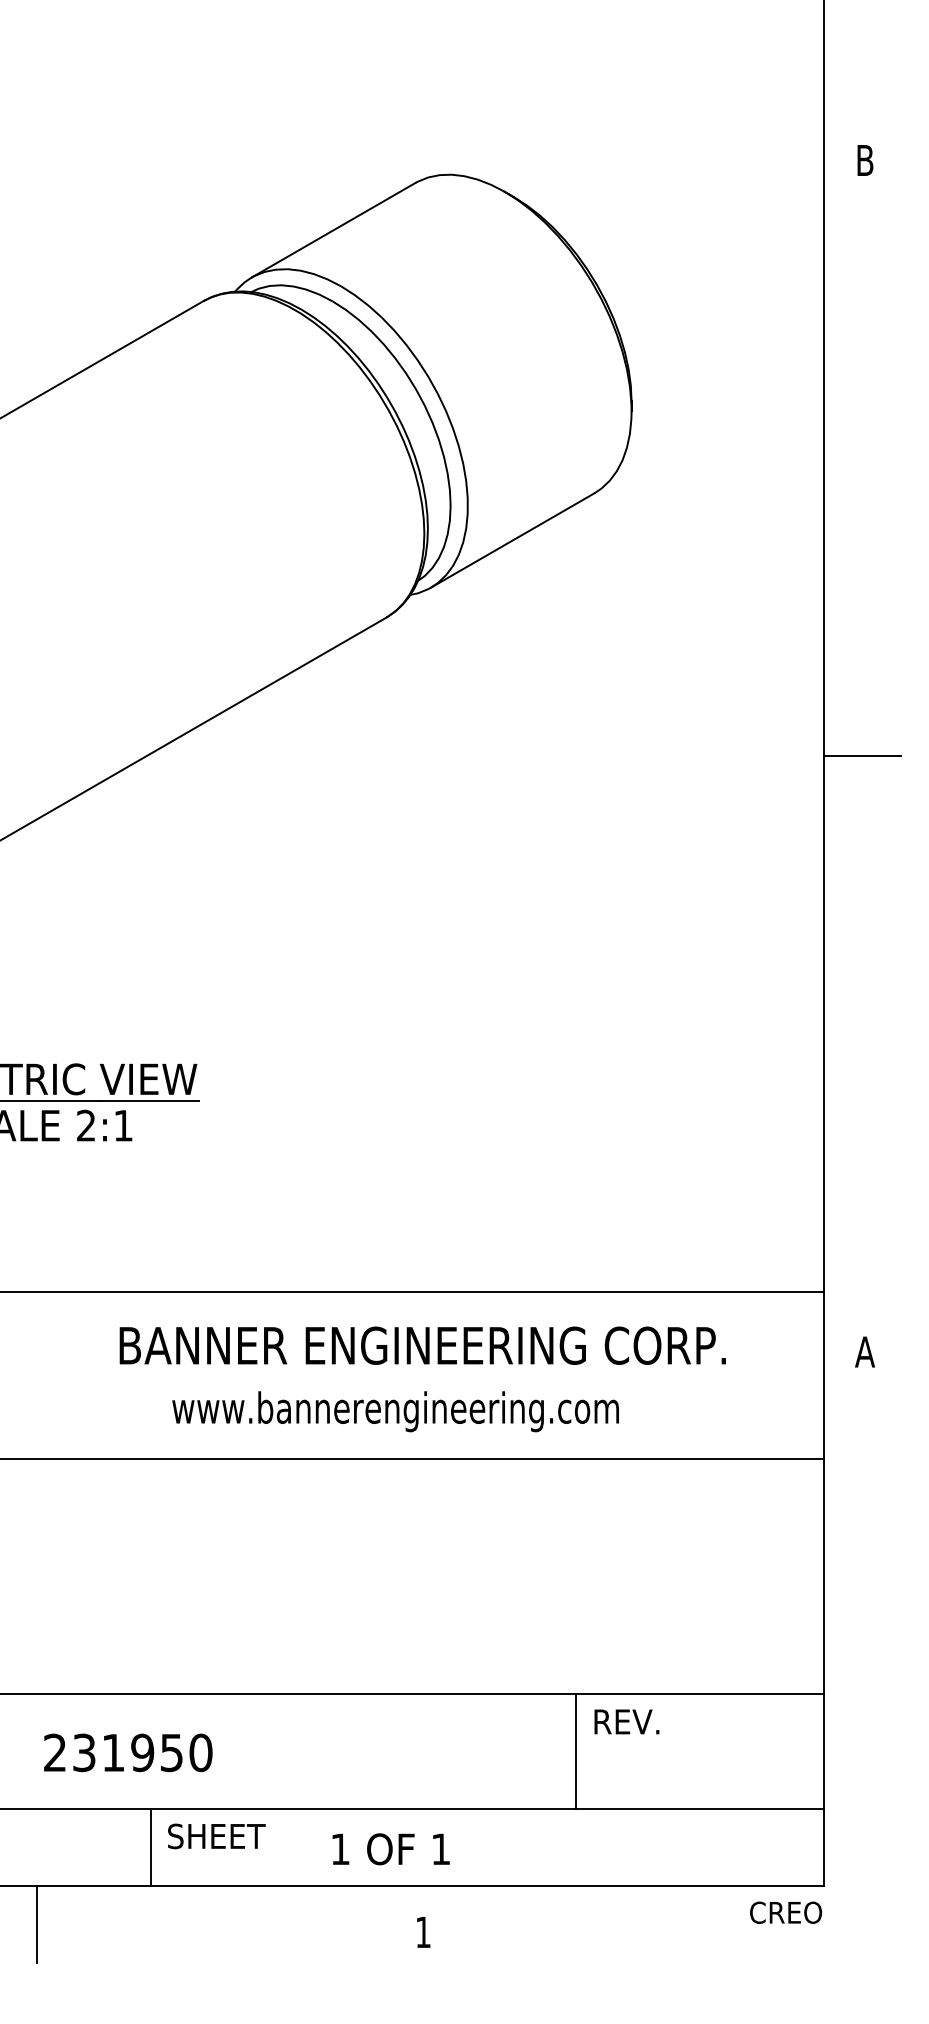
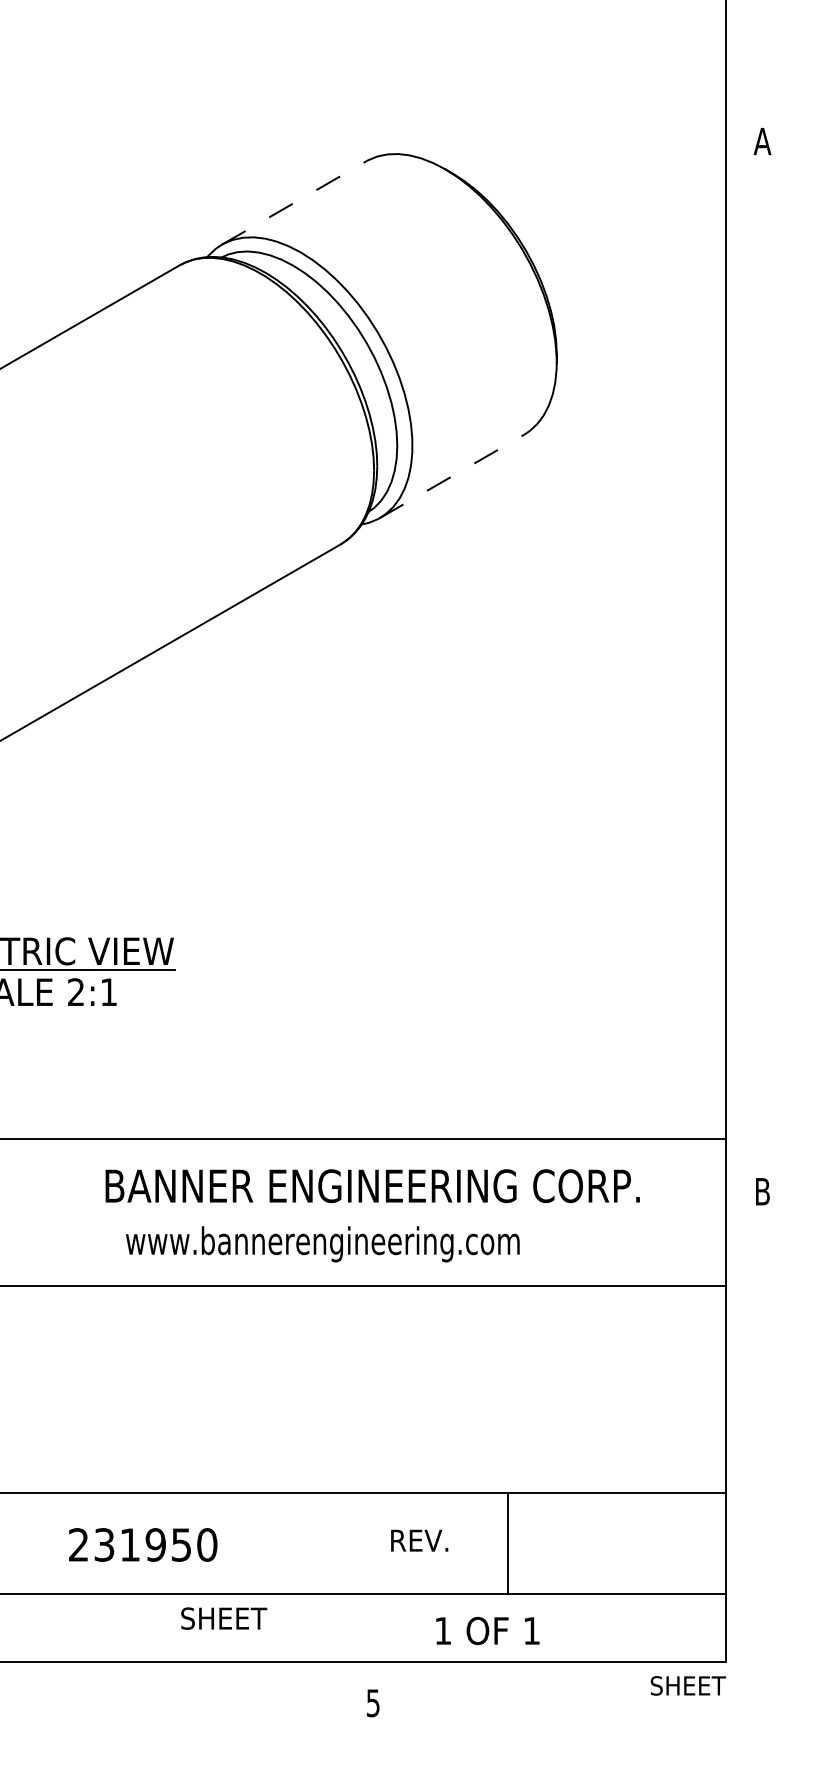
text: (865, 160) -> (762, 141), B -> A
line: (334, 229) -> (294, 202), solid -> dashed
line: (513, 540) -> (452, 476), solid -> dashed
line: (862, 756) -> (760, 666), removed
text: (865, 1351) -> (762, 1191), A -> B
text: (395, 1411) -> (322, 1244), moved
text: (626, 1721) -> (419, 1540), moved
text: (128, 1752) -> (143, 1544), moved
text: (217, 1836) -> (224, 1618), moved
line: (150, 1847) -> (132, 1628), removed
text: (390, 1848) -> (487, 1630), moved
text: (781, 1912) -> (688, 1685), CREO -> SHEET
line: (36, 1924) -> (32, 1696), removed
text: (422, 1932) -> (372, 1703), 1 -> 5

